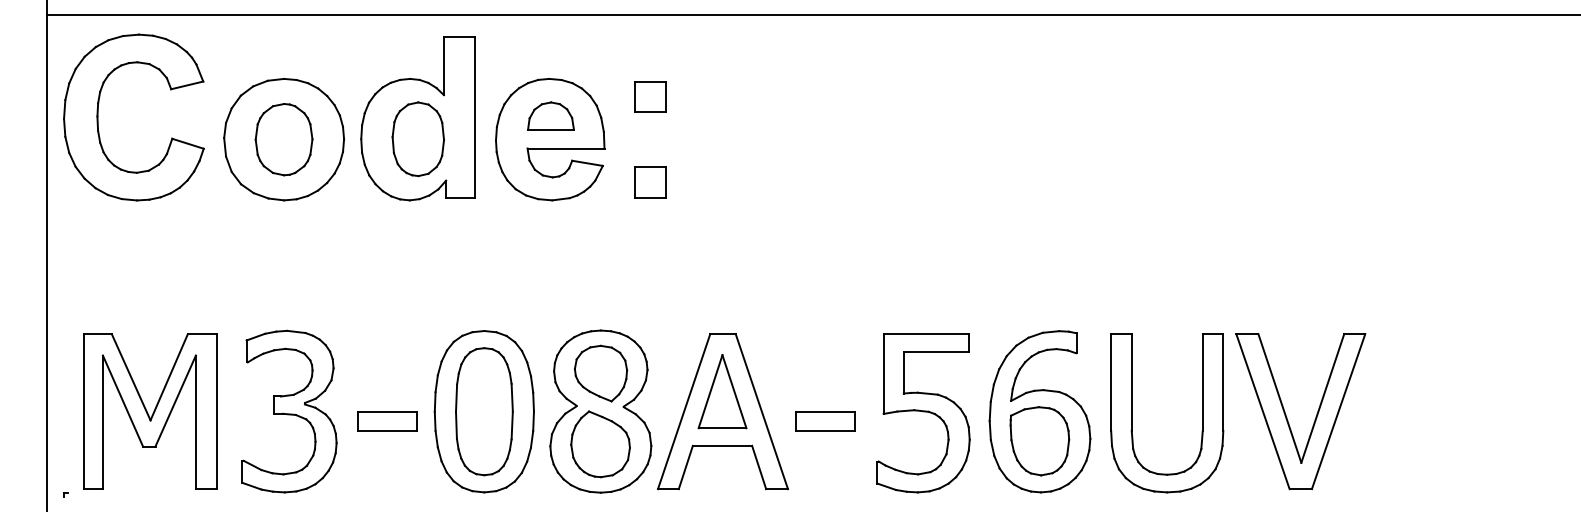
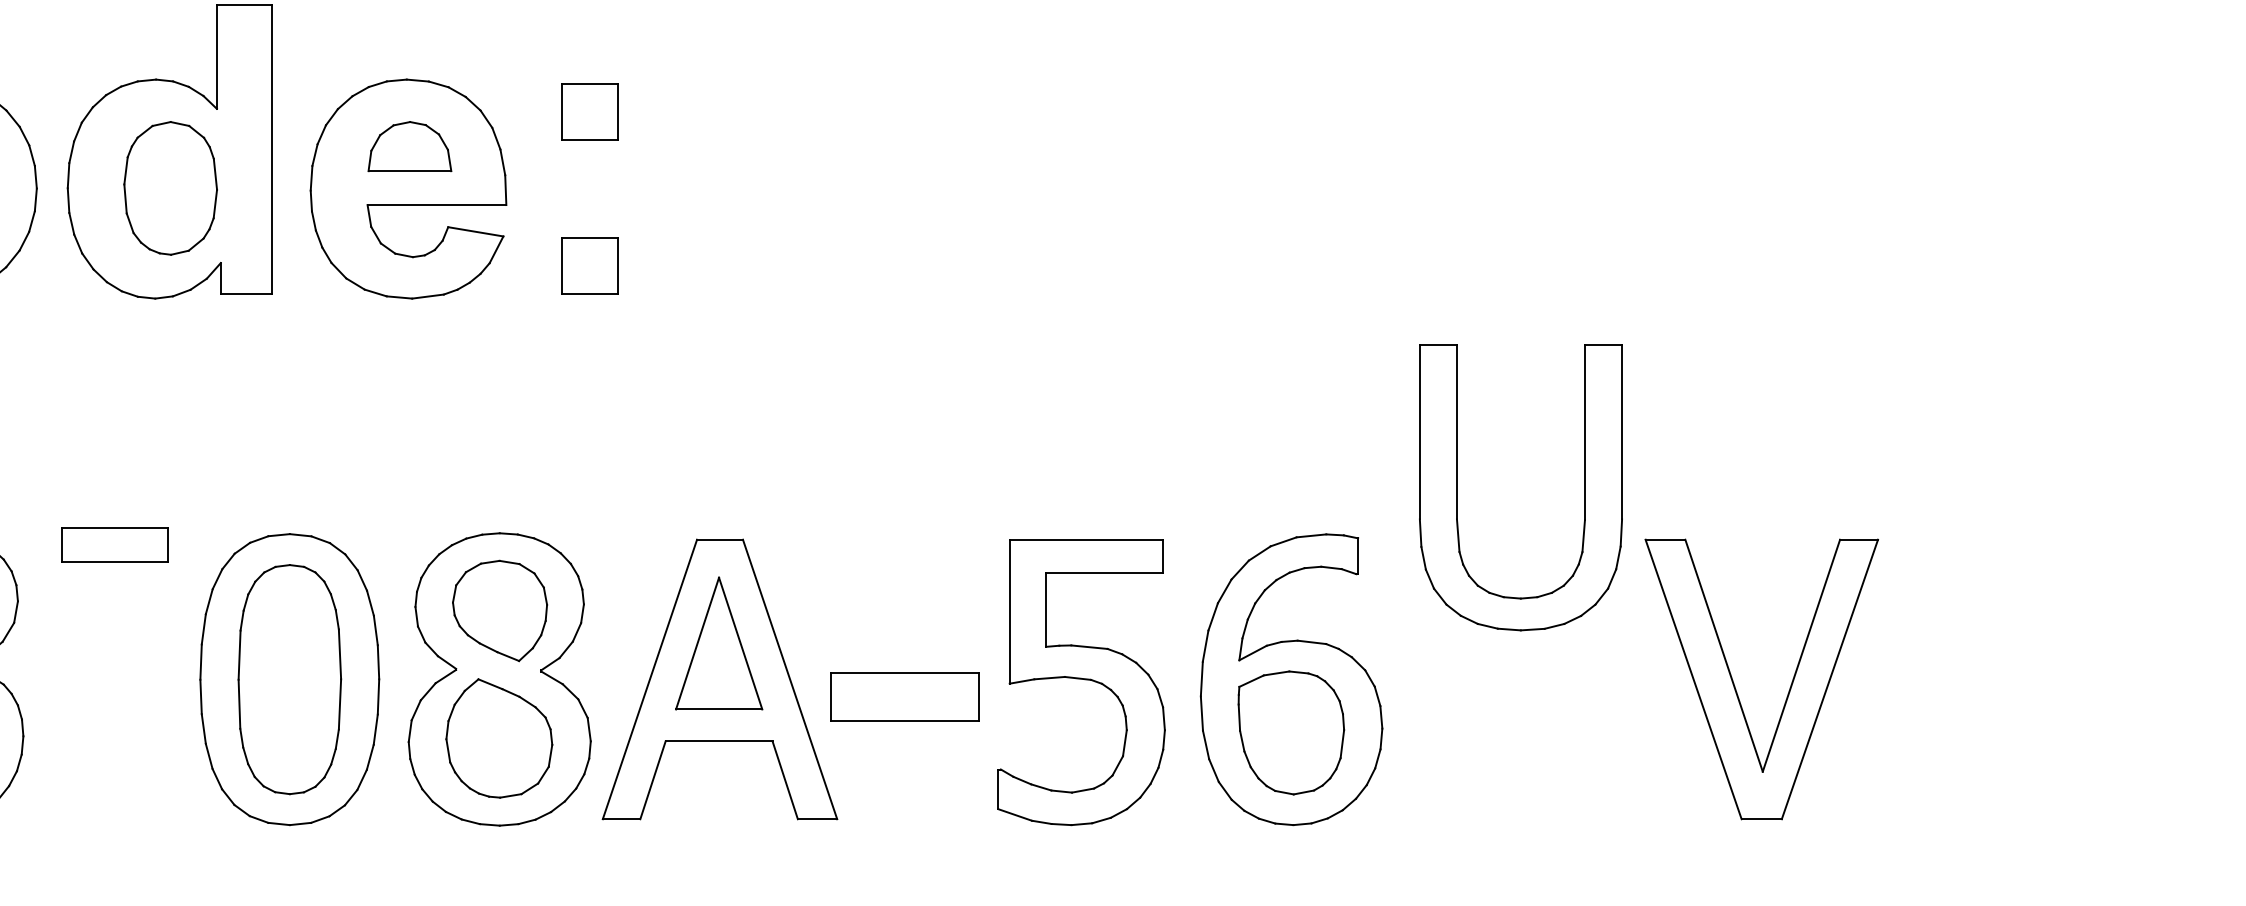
part: (1132, 413) -> (1458, 488), moved
part: (387, 421) -> (115, 545), moved
part: (825, 421) -> (904, 697), size x1.4

